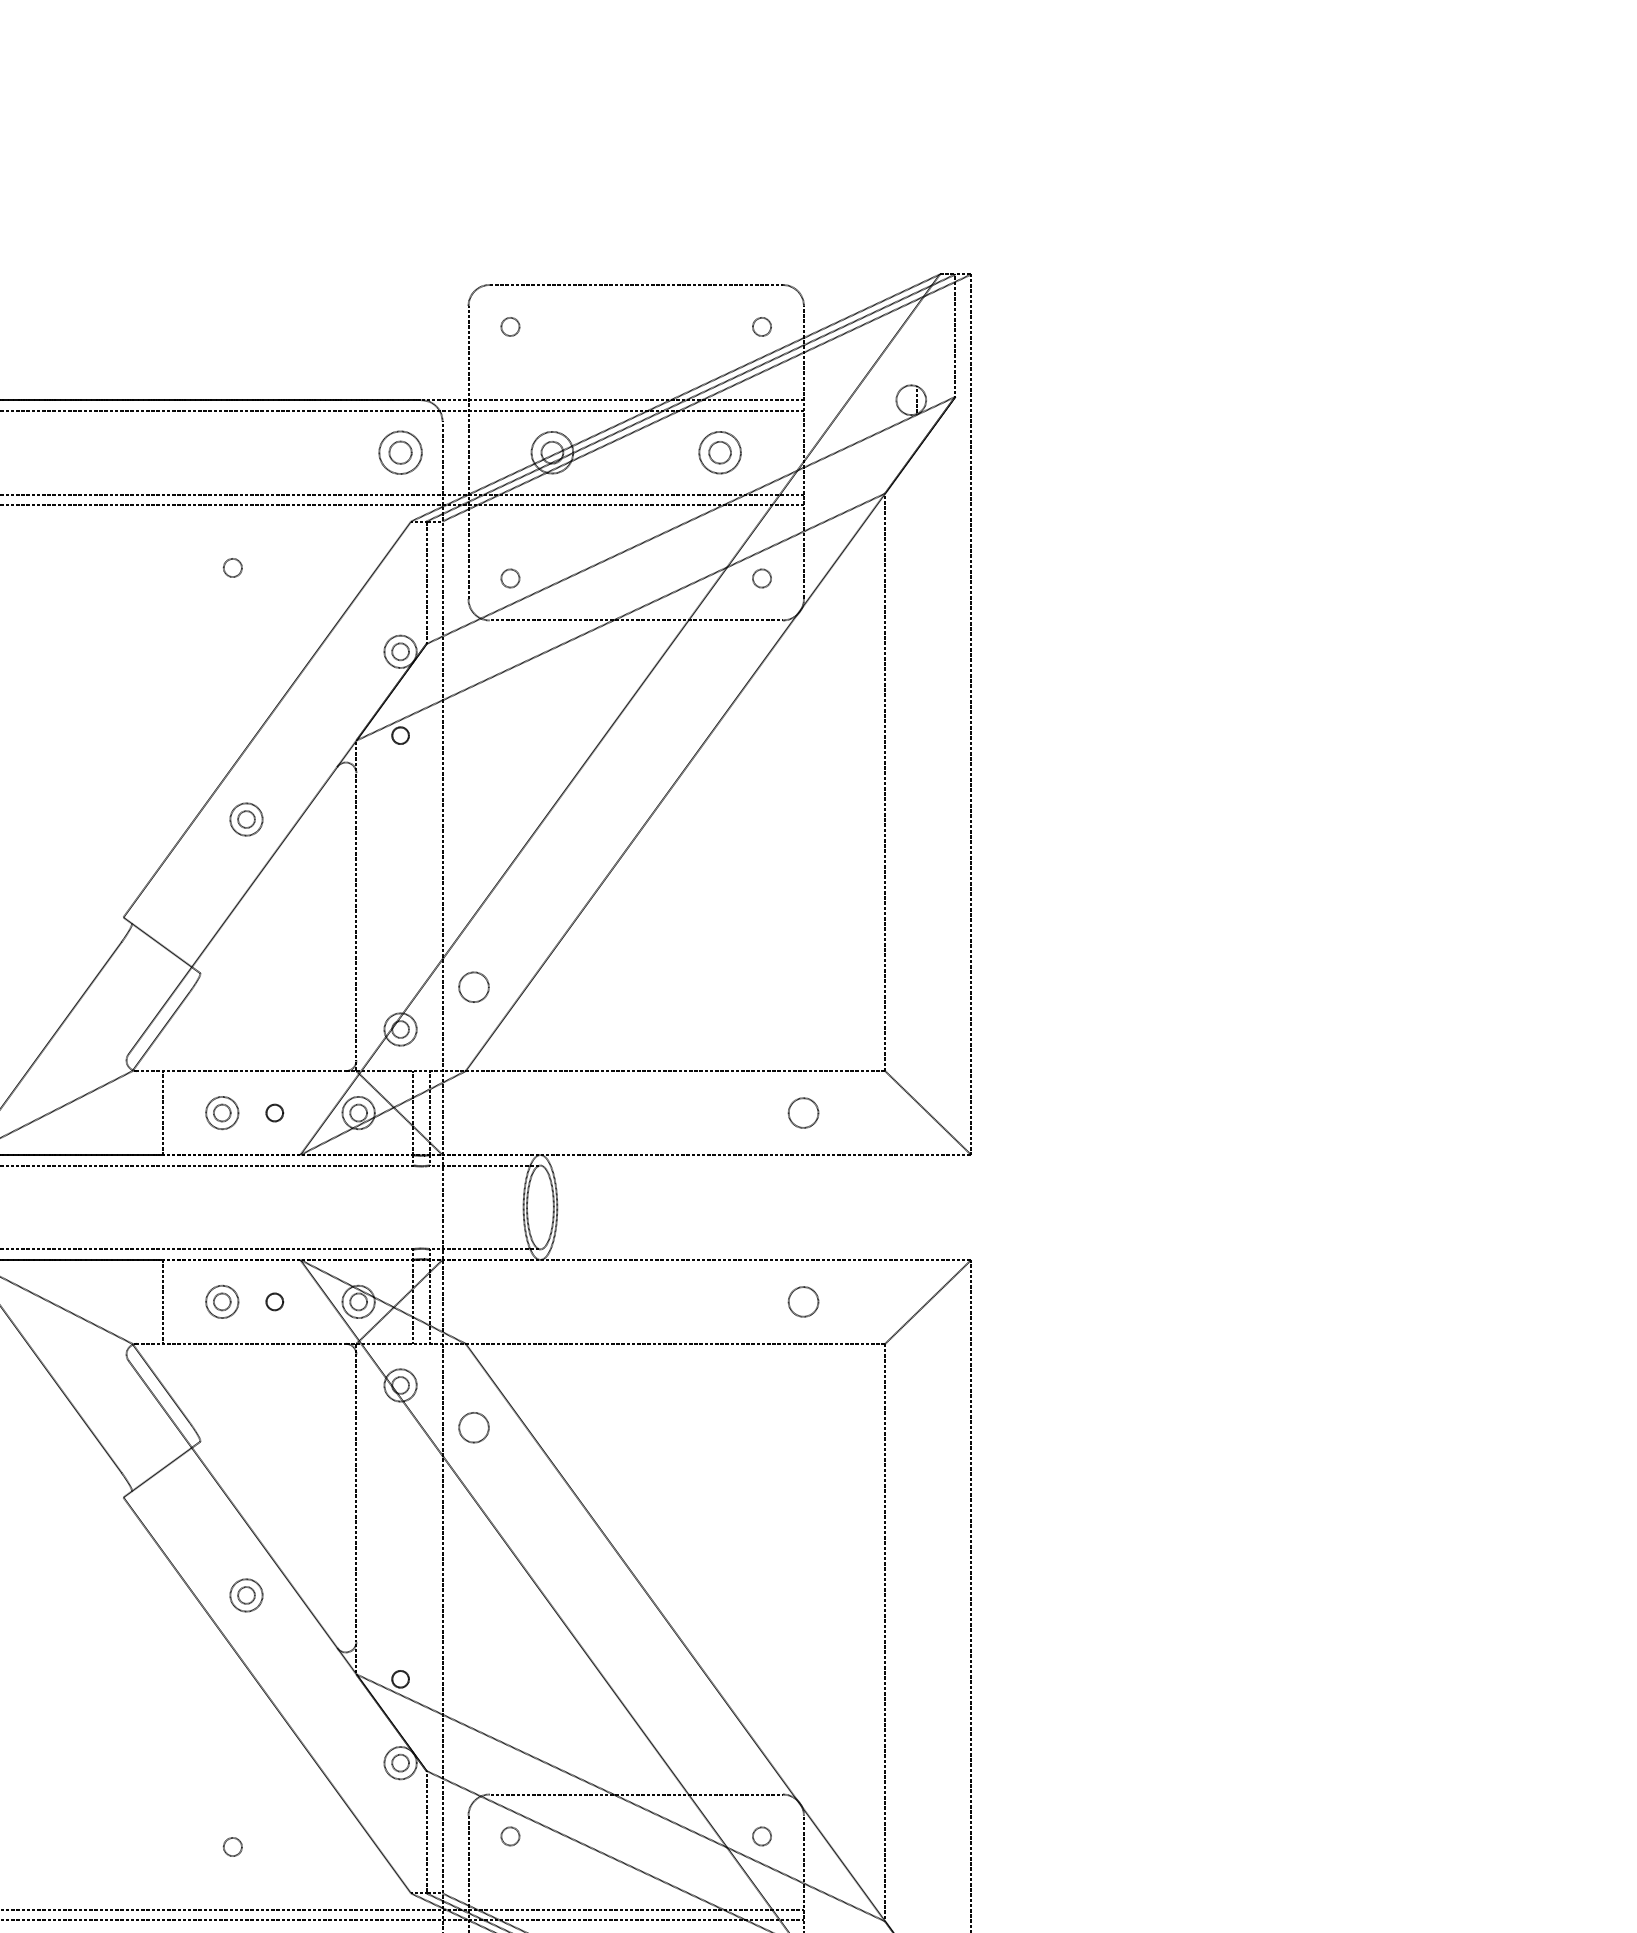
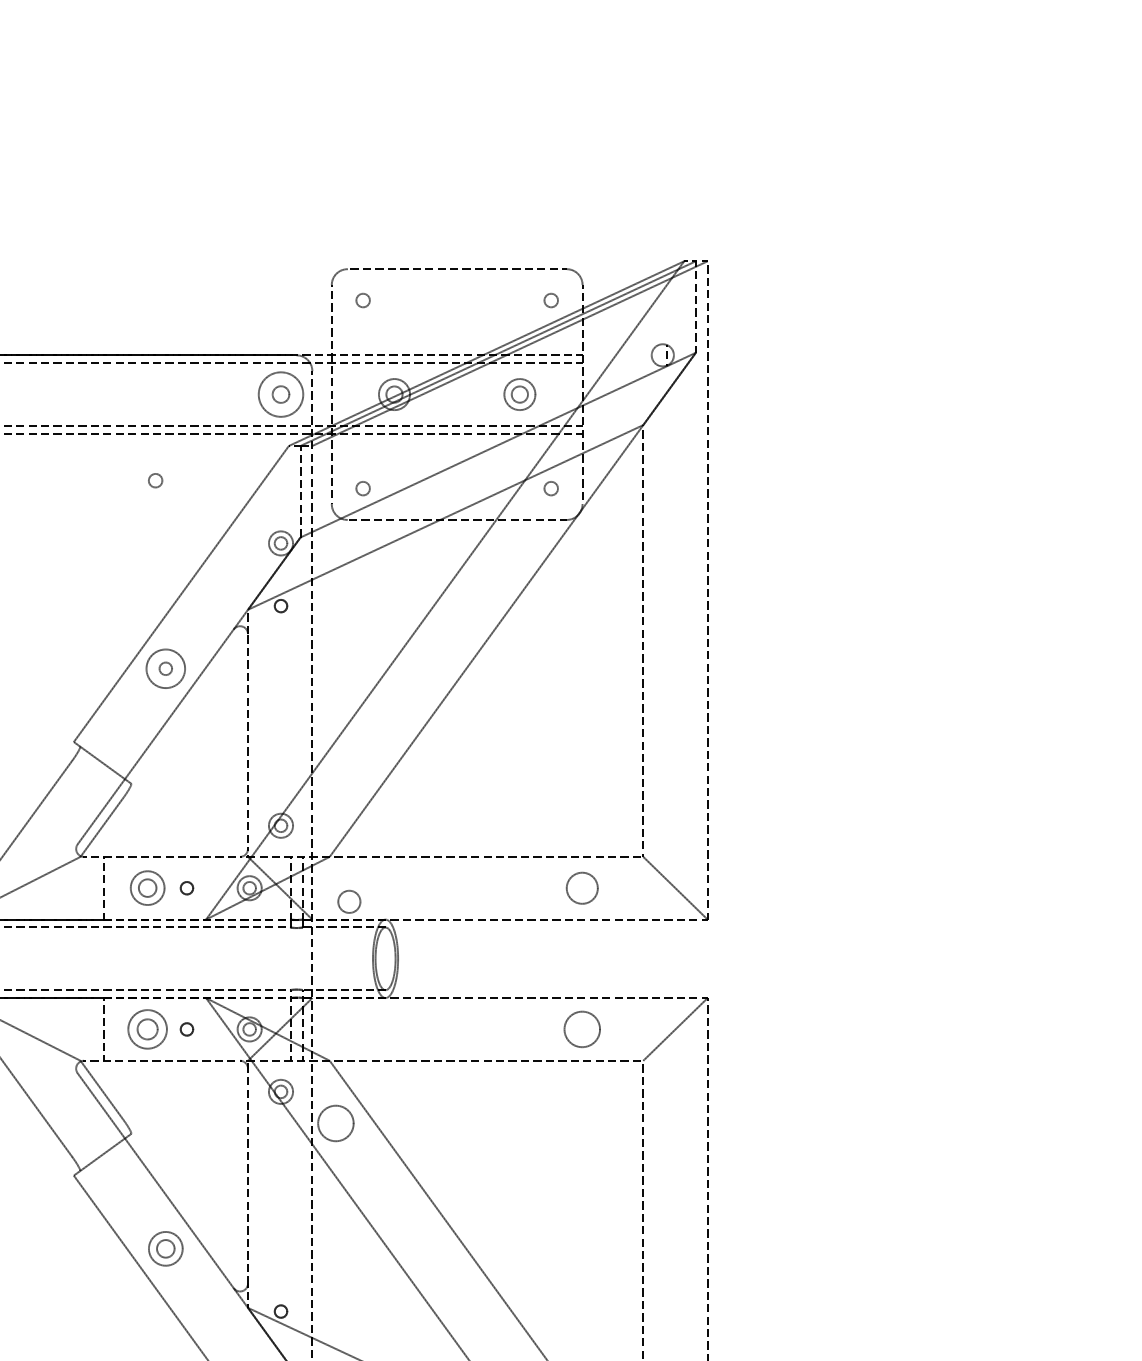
circle: (400, 452) -> (280, 394), size x1.4
circle: (246, 819) -> (165, 668), size x1.6
circle: (473, 986) -> (348, 901), moved
circle: (803, 1112) -> (582, 887), size x1.4
part: (222, 1113) -> (147, 888), size x1.4
part: (222, 1301) -> (147, 1029), size x1.6
circle: (803, 1301) -> (582, 1029), size x1.6
circle: (473, 1427) -> (335, 1123), size x1.6
part: (246, 1595) -> (165, 1248), size x1.4

